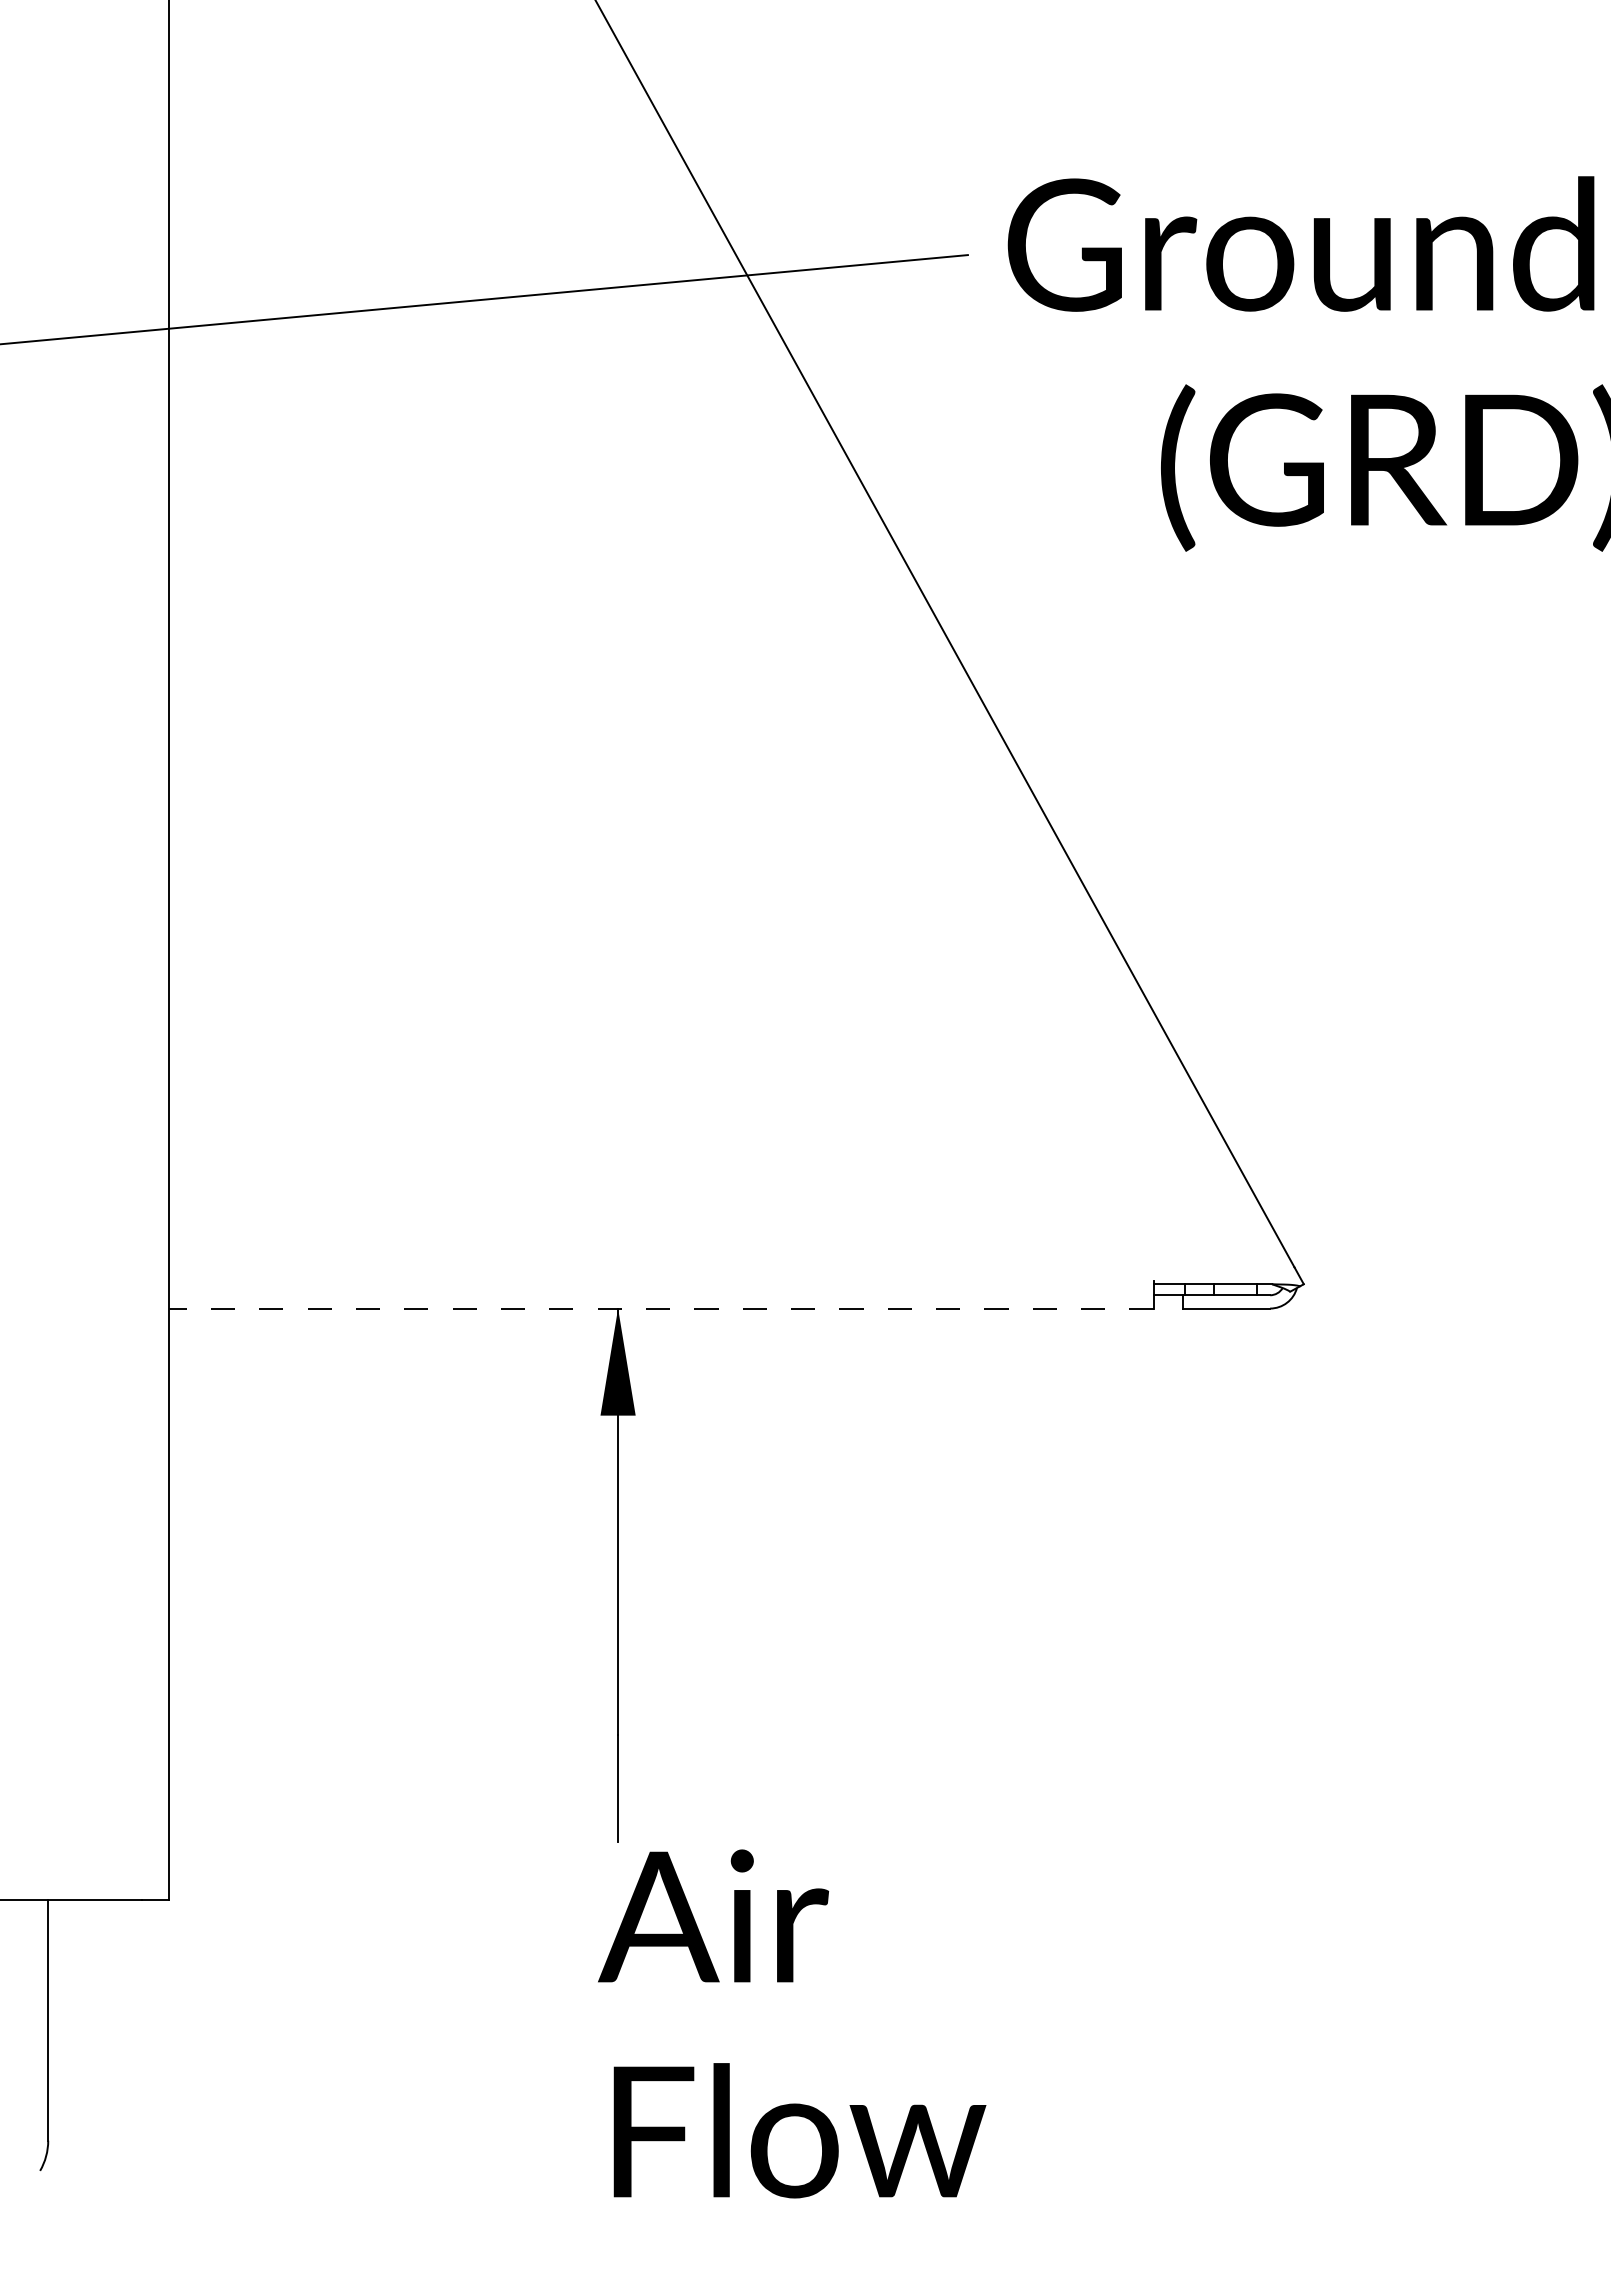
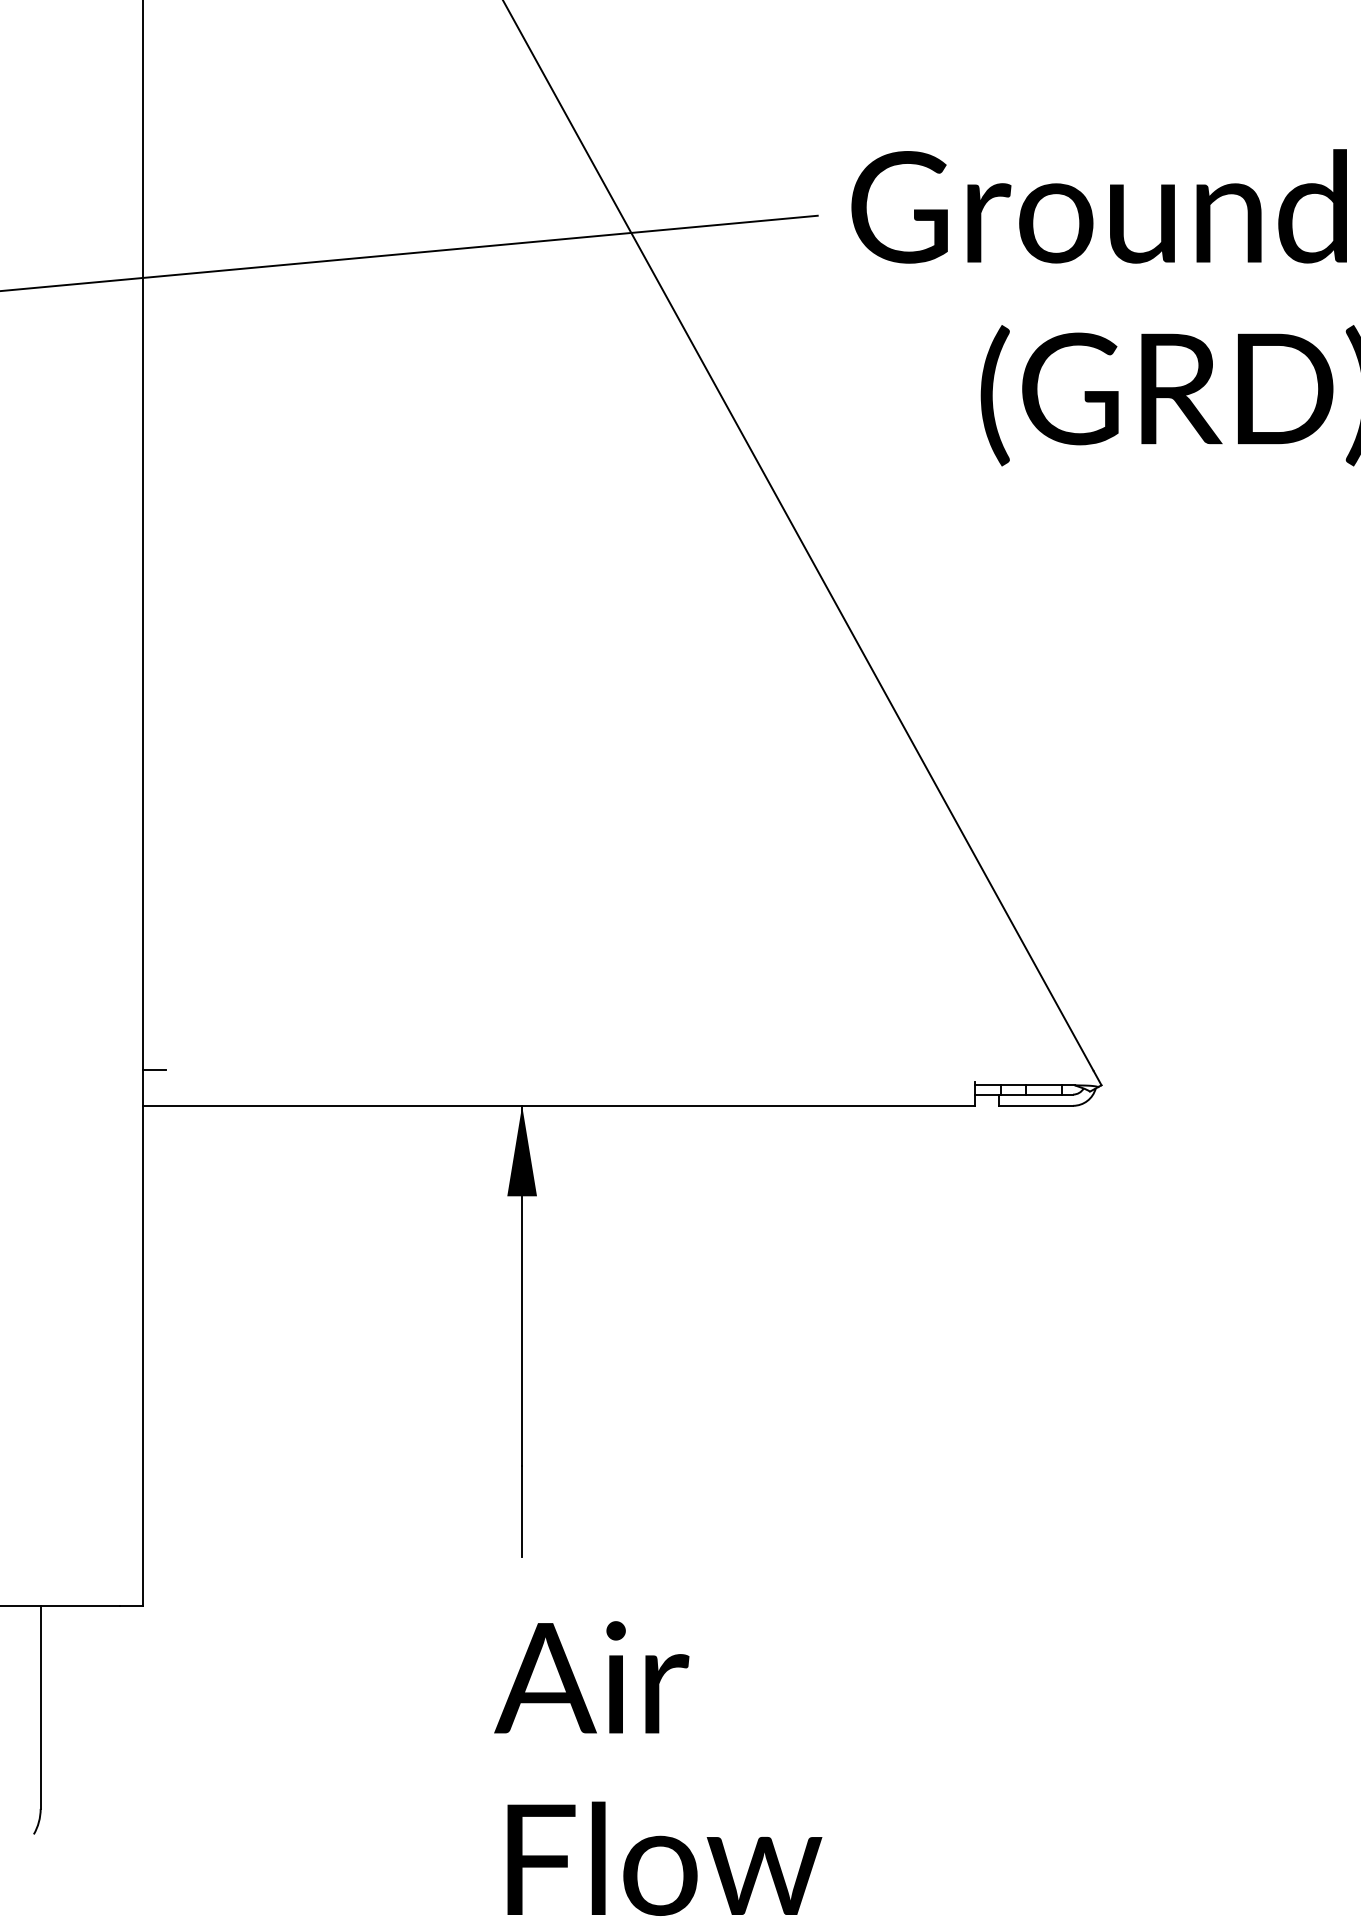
line: (182, 1266) -> (154, 1070), added
line: (660, 1308) -> (557, 1105), dashed -> solid
text: (792, 2023) -> (658, 1768), moved

